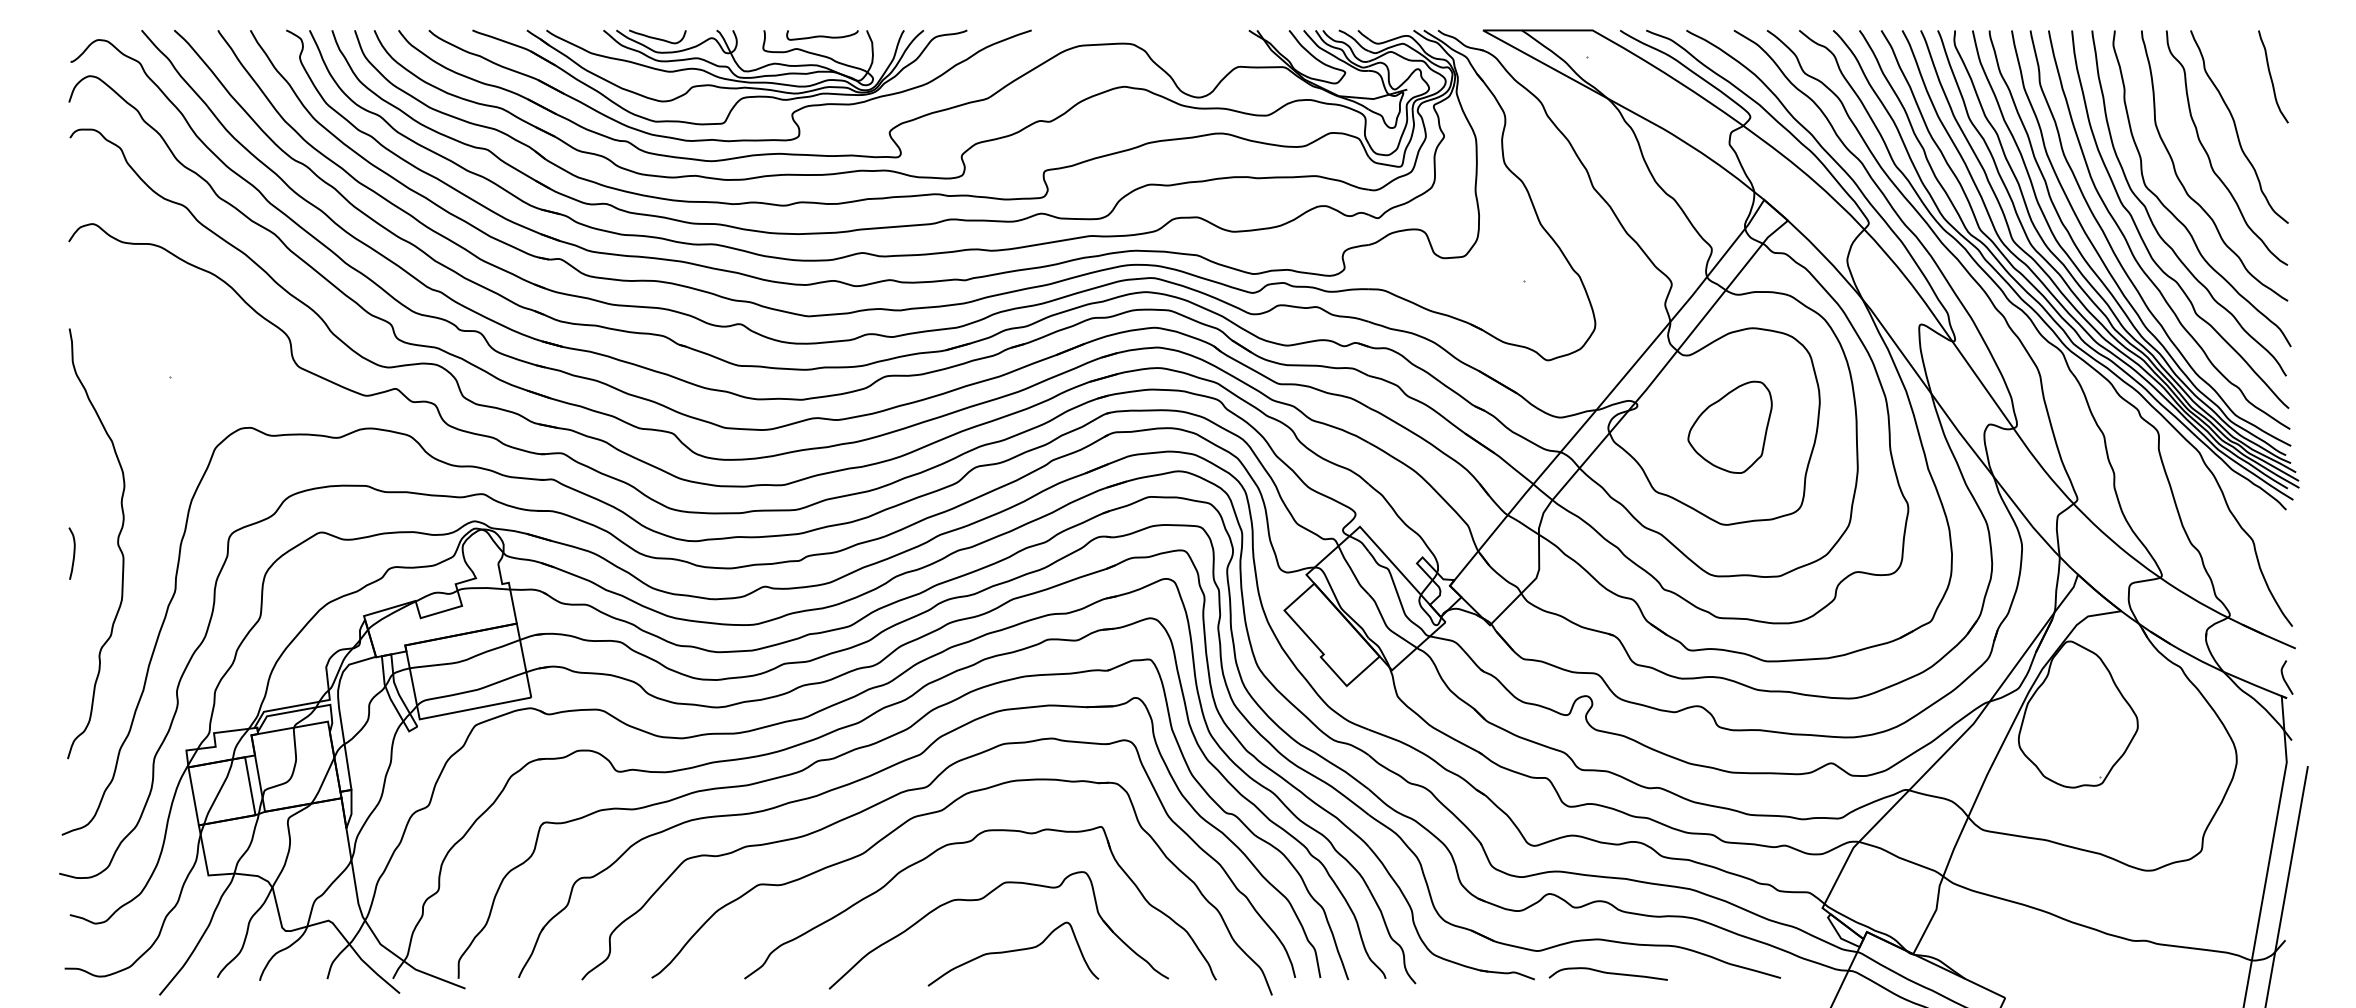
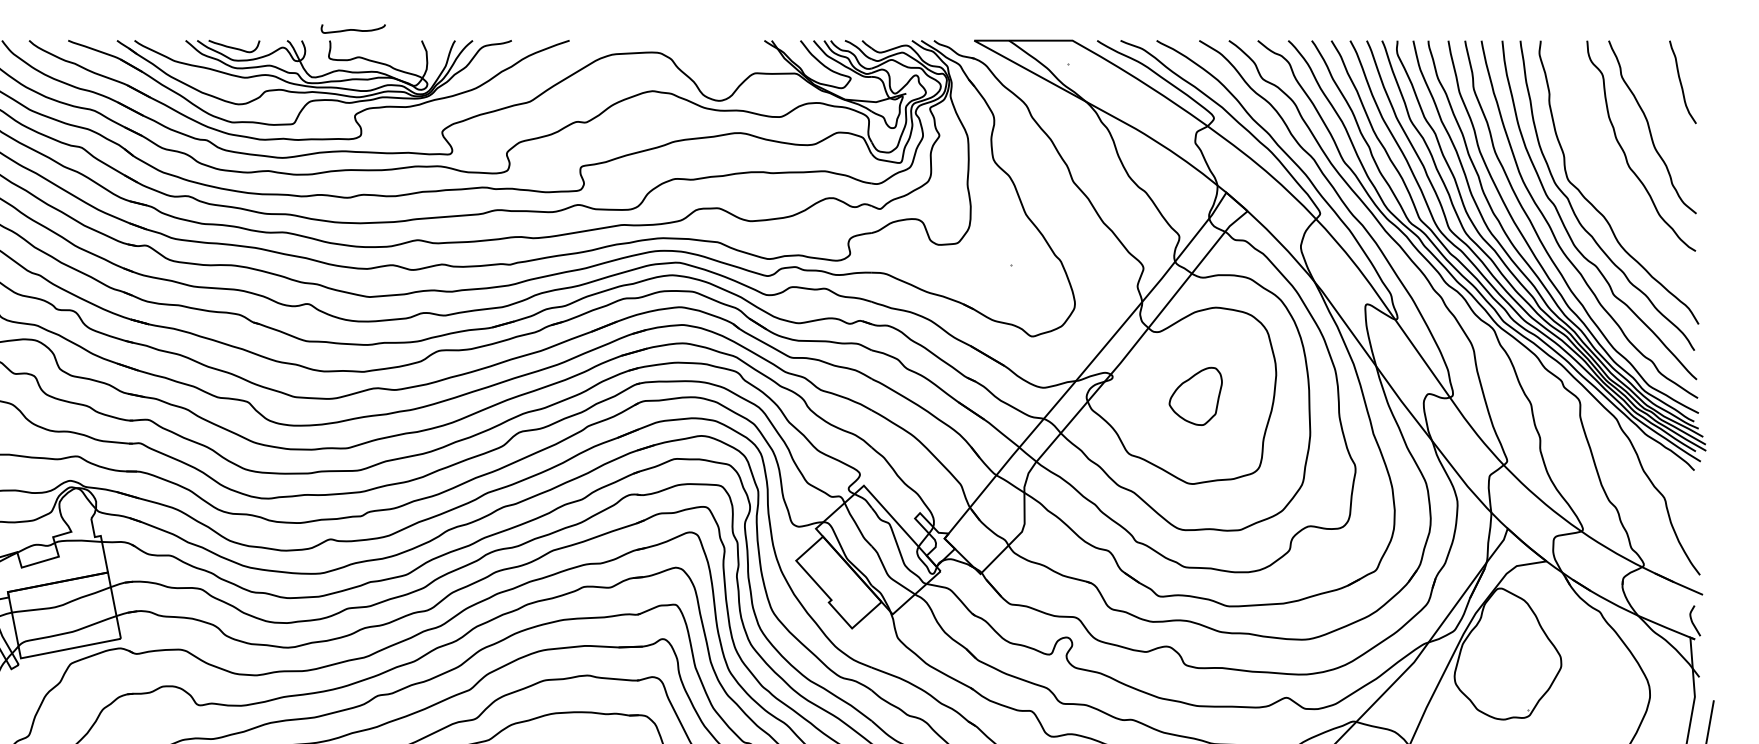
curve: (822, 35) -> (353, 29), moved
curve: (2183, 184) -> (1602, 178), removed
part: (1729, 426) -> (1195, 395), size x0.7

